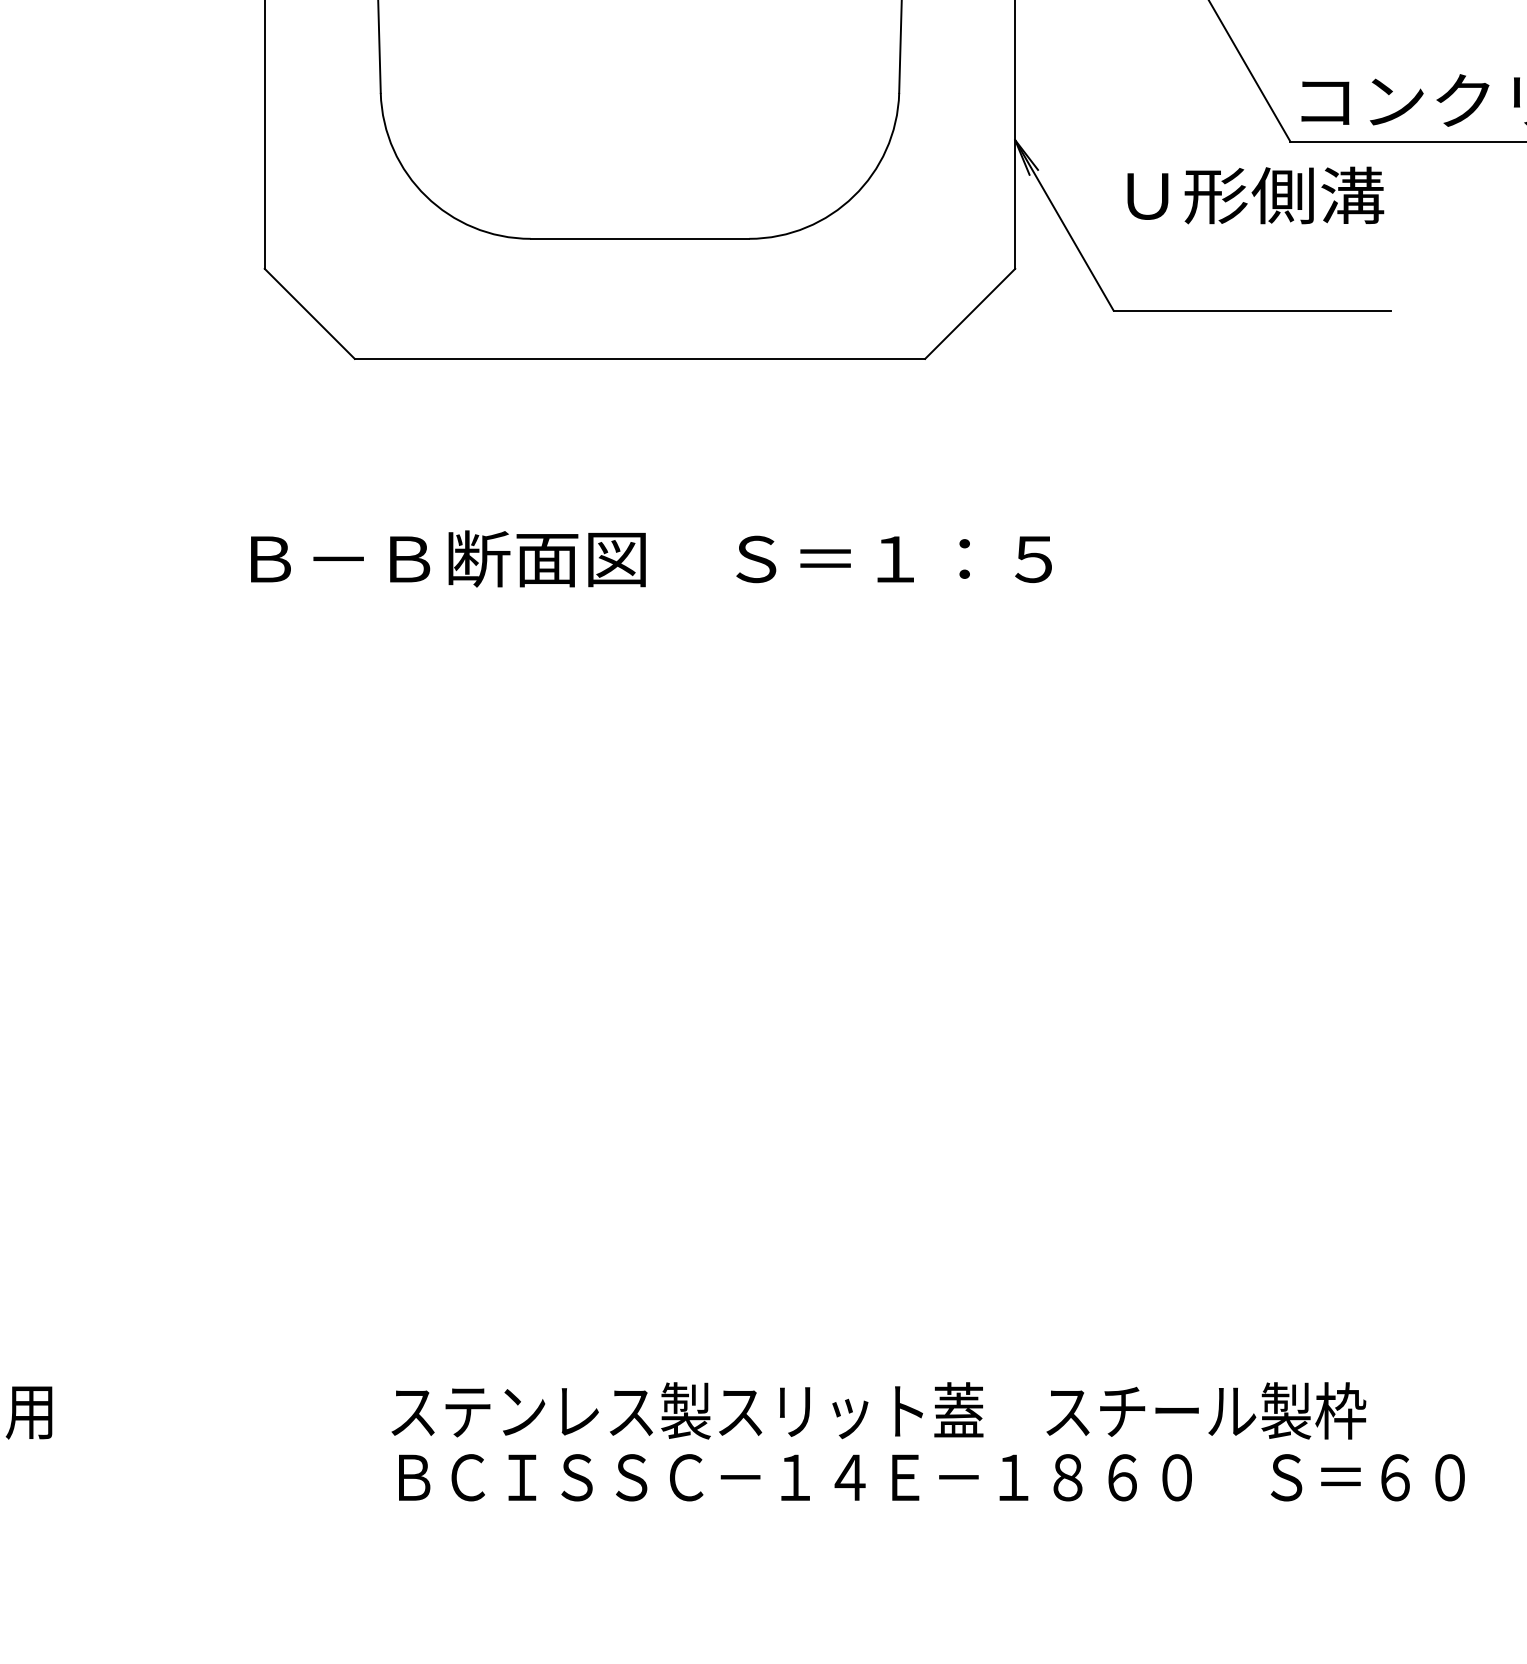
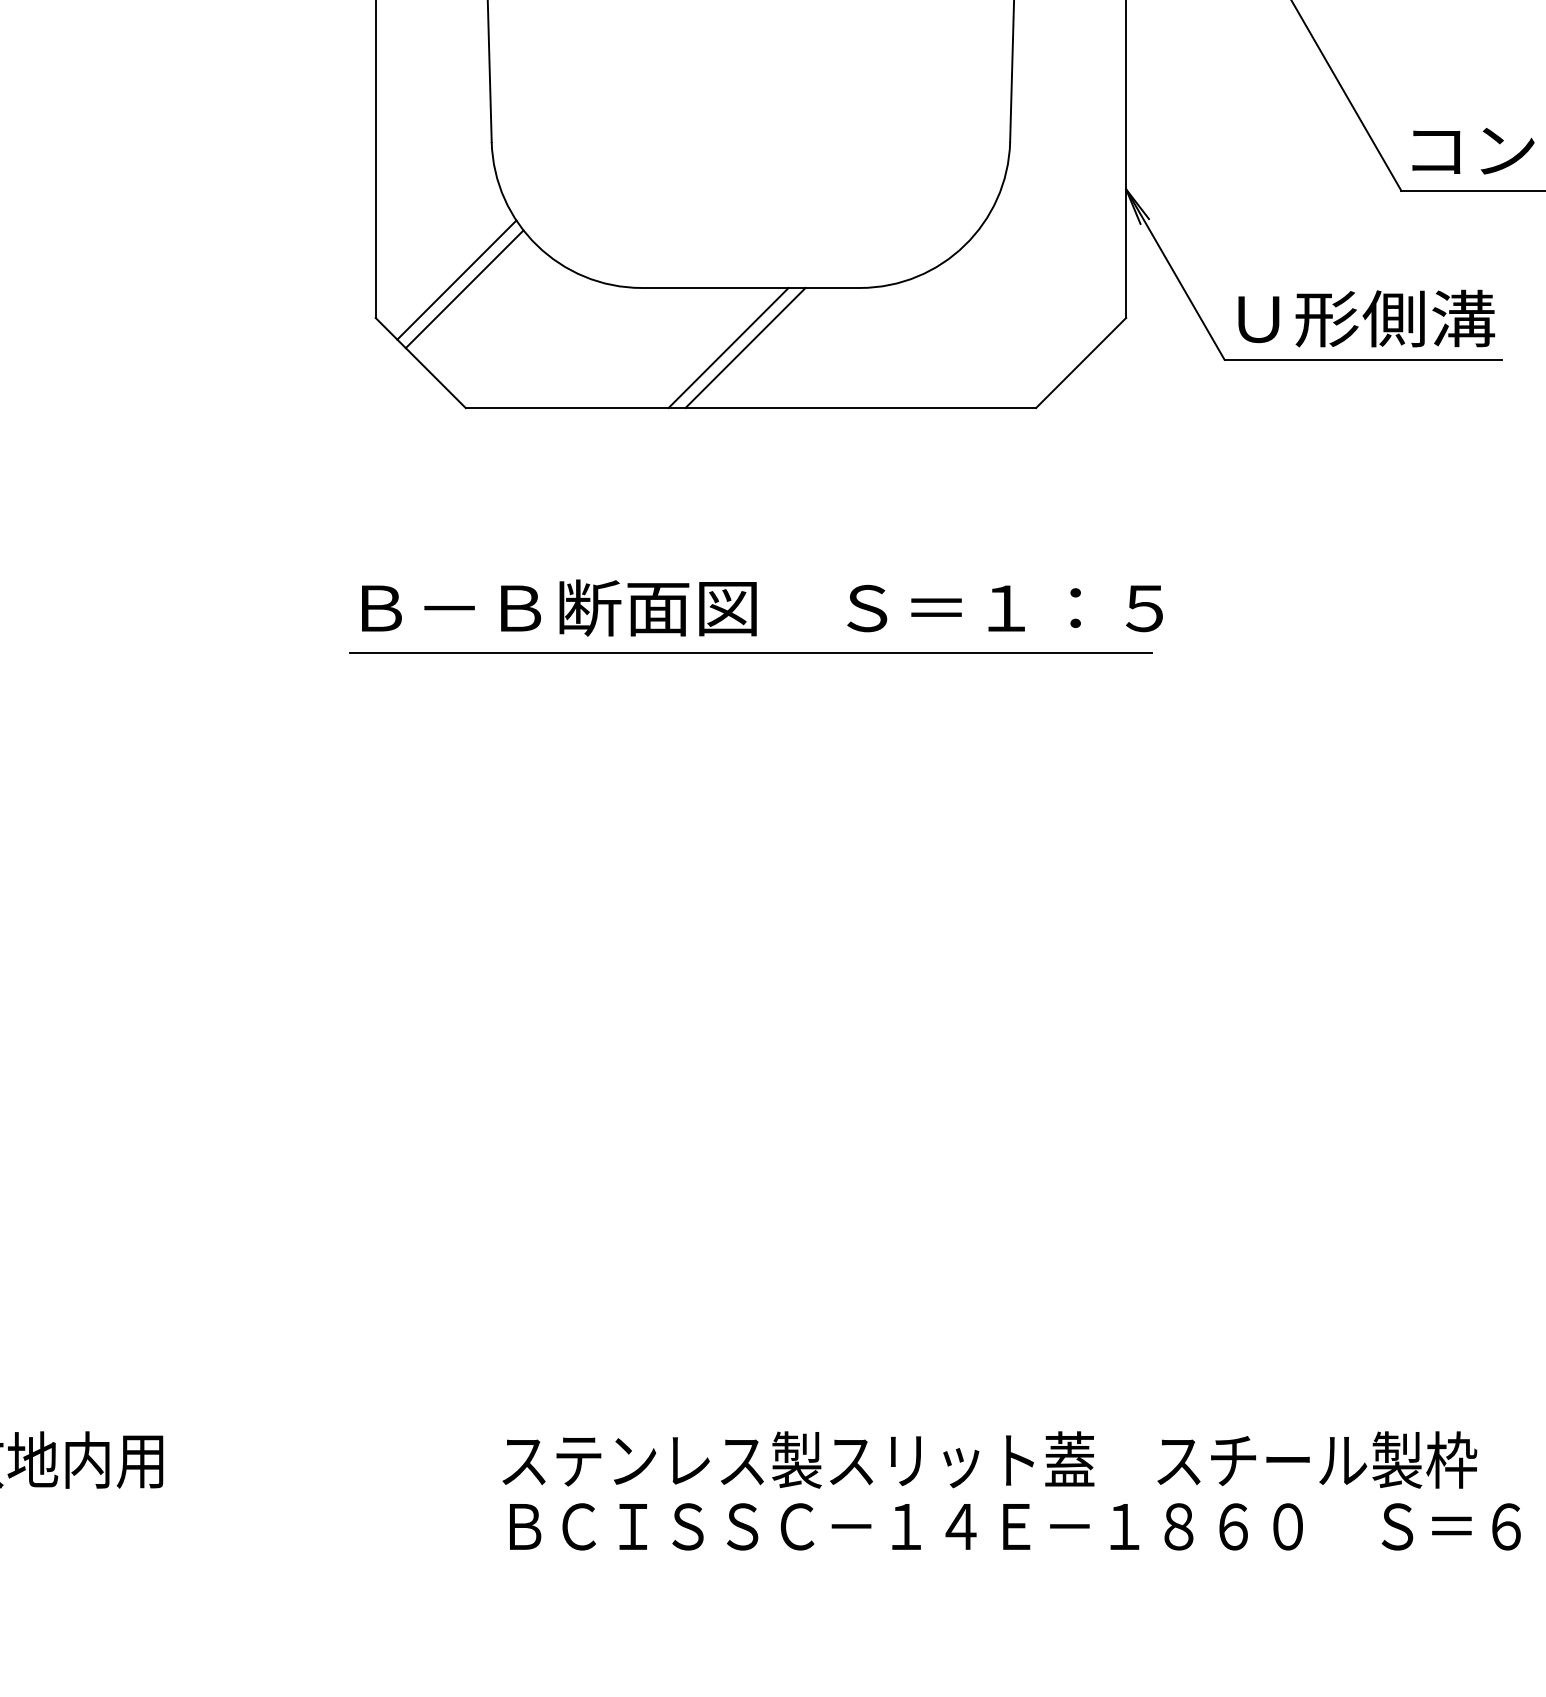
text: (1255, 195) -> (1366, 318), moved
line: (345, 230) -> (456, 279), added
line: (353, 240) -> (464, 289), added
line: (617, 298) -> (728, 347), added
line: (634, 298) -> (745, 347), added
line: (639, 604) -> (750, 653), added

